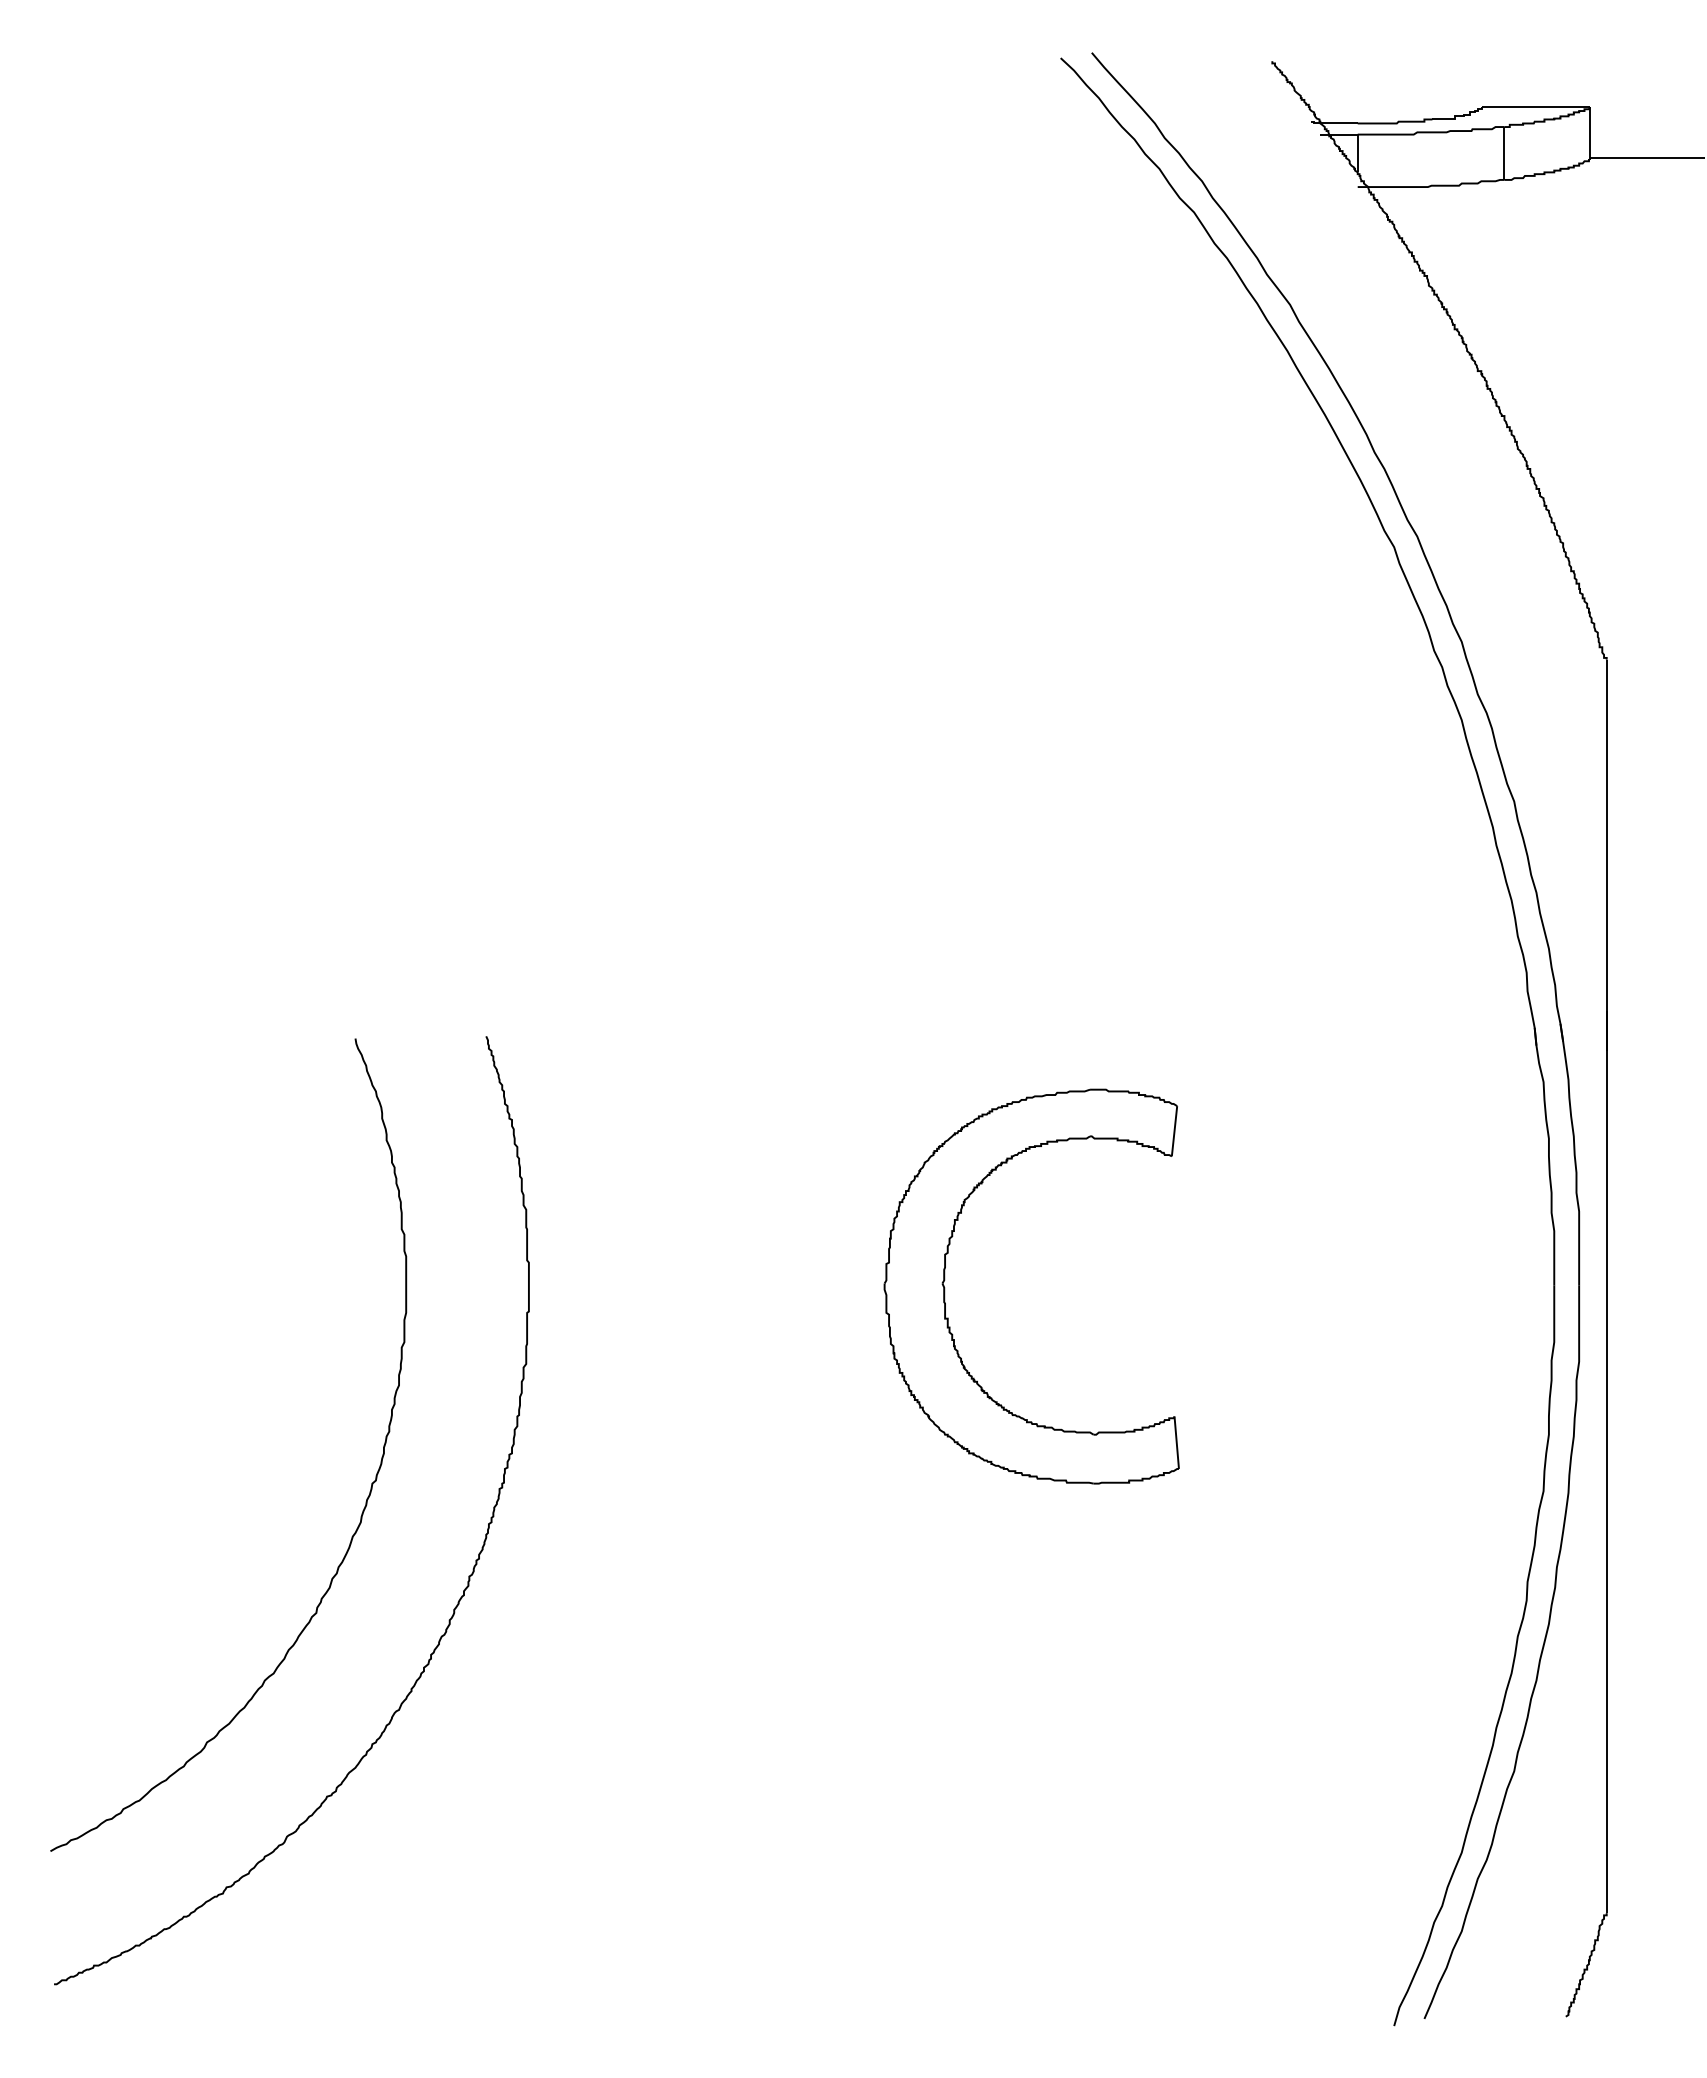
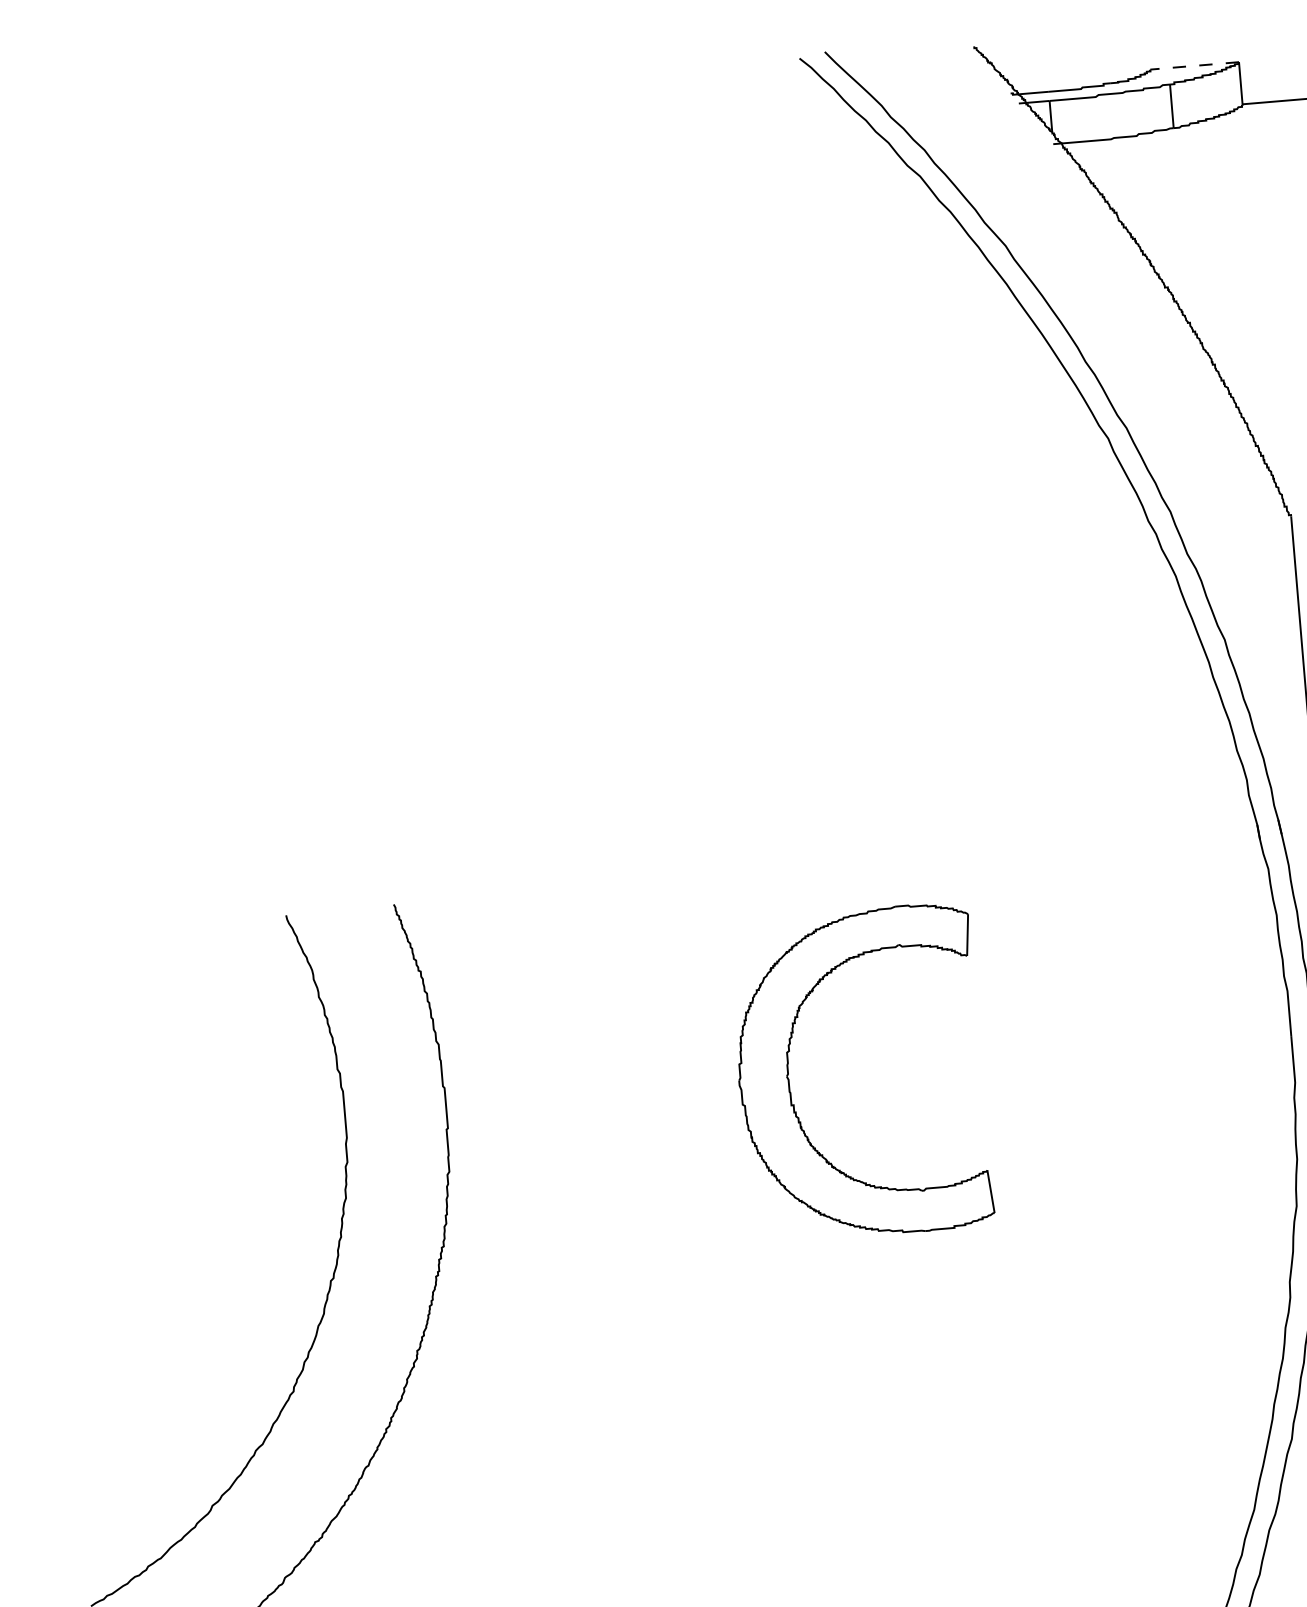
line: (1536, 107) -> (1195, 66), solid -> dashed

